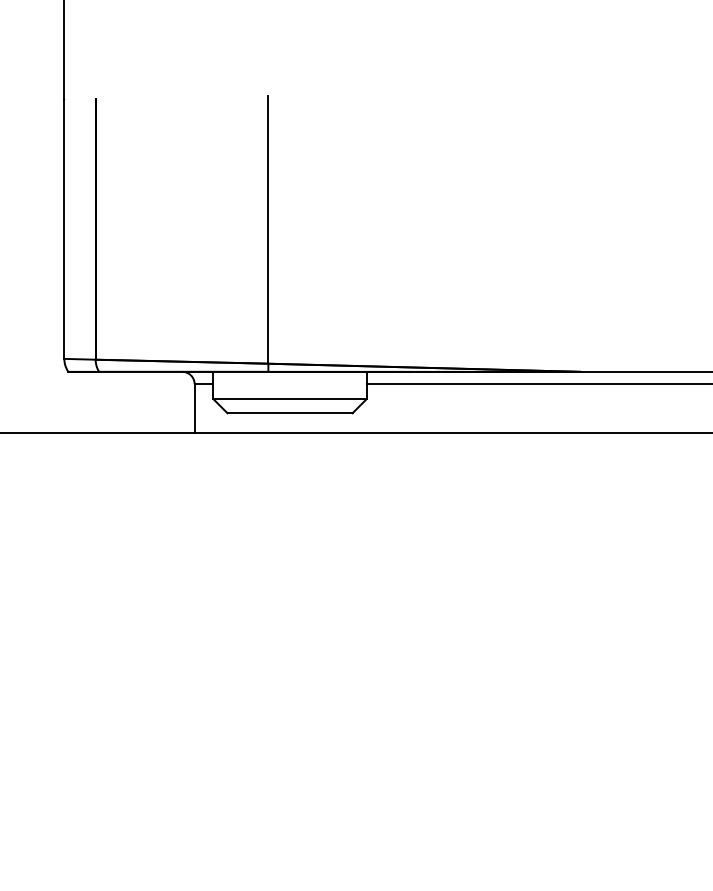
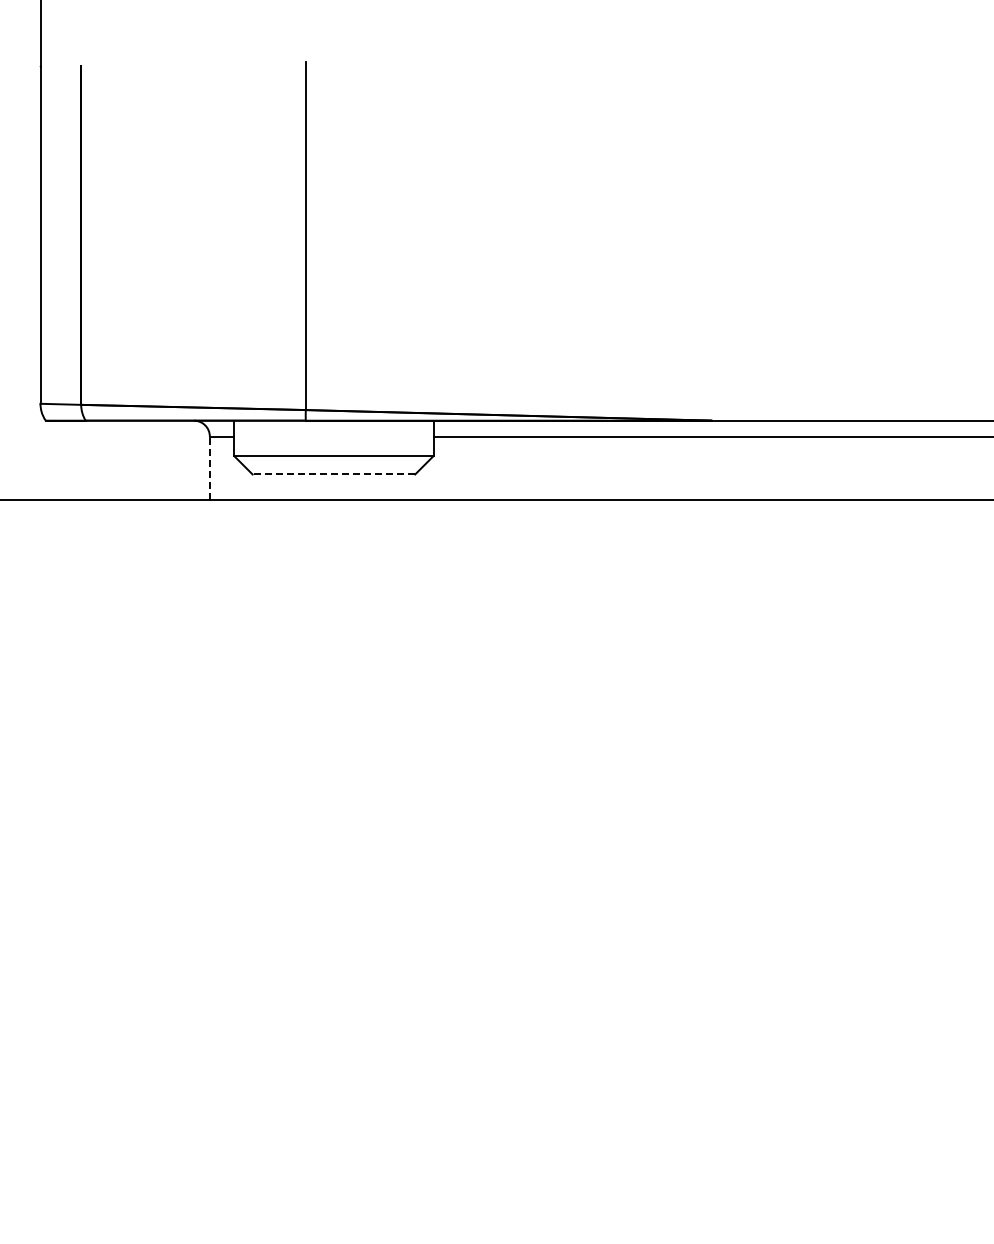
line: (194, 408) -> (209, 468), solid -> dashed
line: (289, 413) -> (333, 474), solid -> dashed

